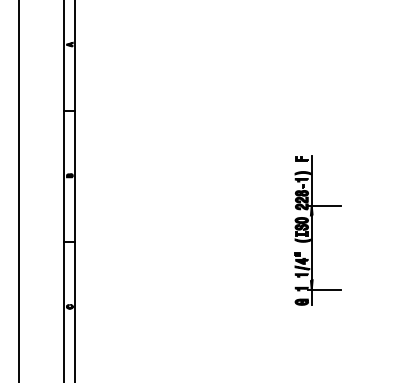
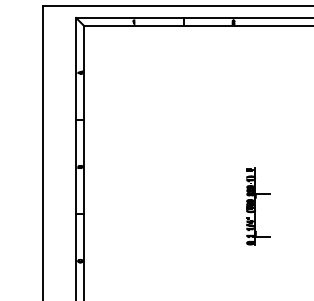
part: (317, 230) -> (258, 206), size x0.71

